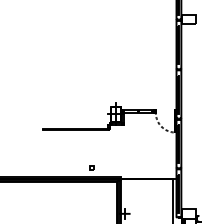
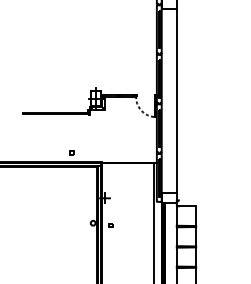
line: (196, 116) -> (176, 100), added

